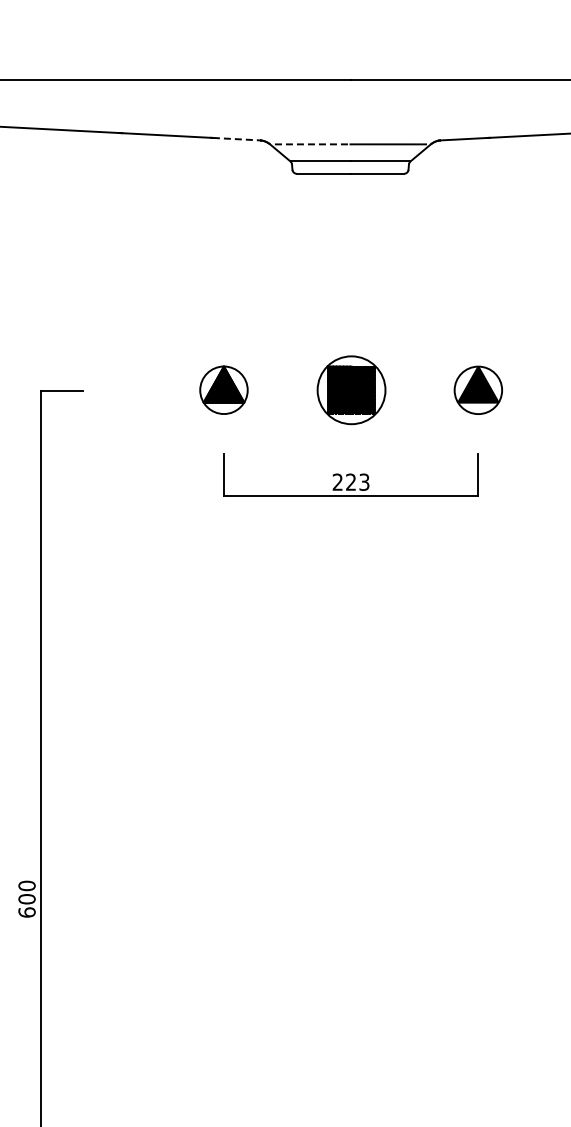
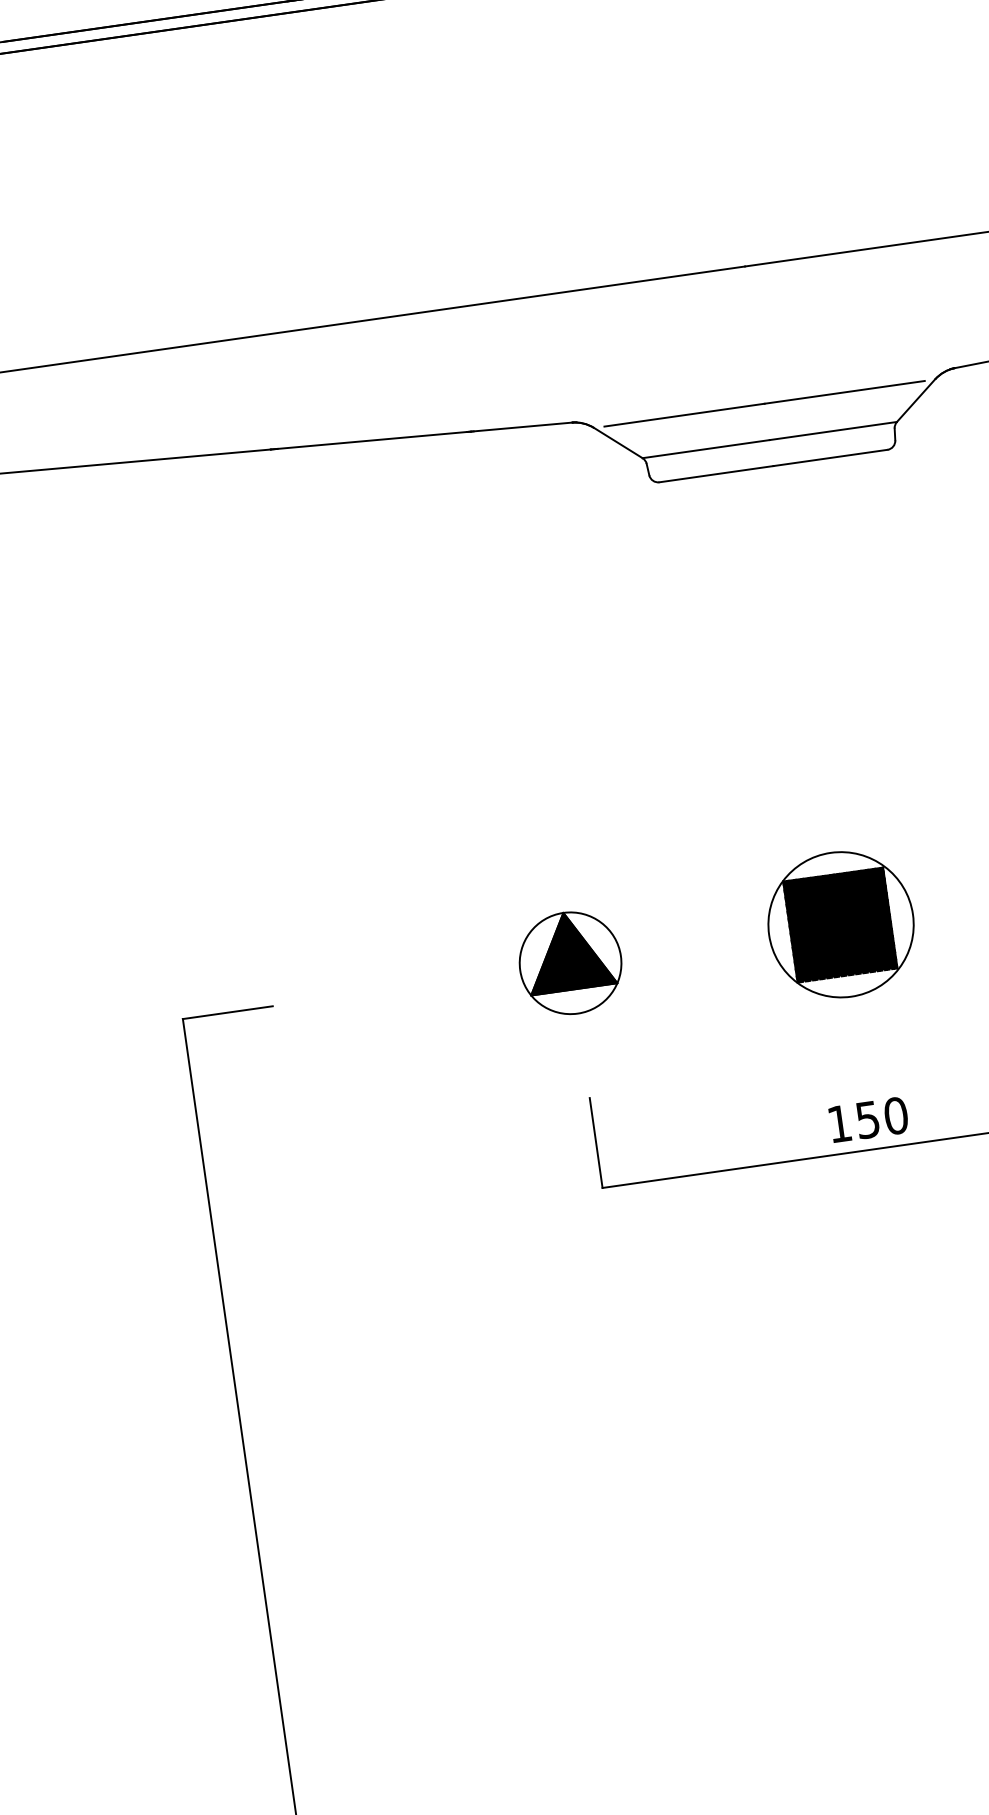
line: (237, 139) -> (523, 427), dashed -> solid
line: (312, 144) -> (684, 415), dashed -> solid
text: (350, 481) -> (866, 1118), 223 -> 150

